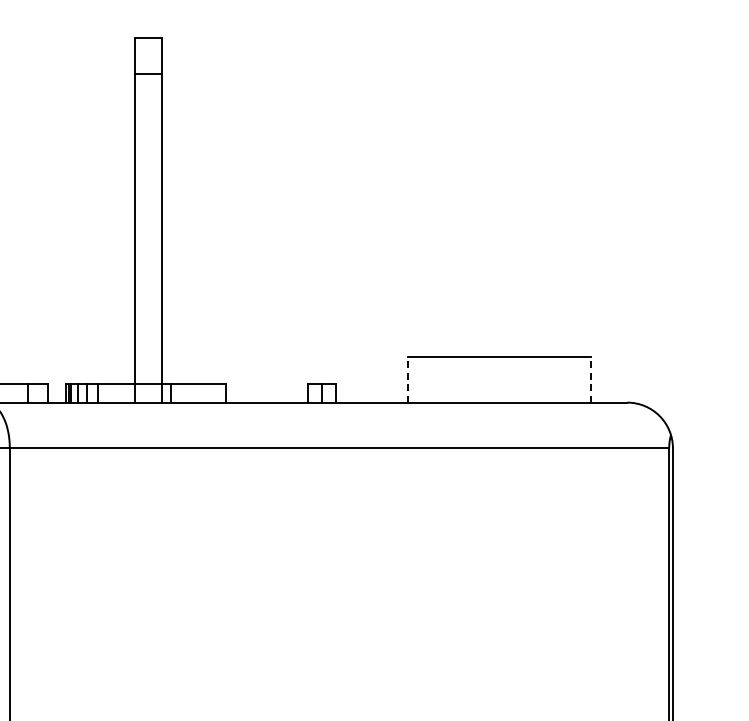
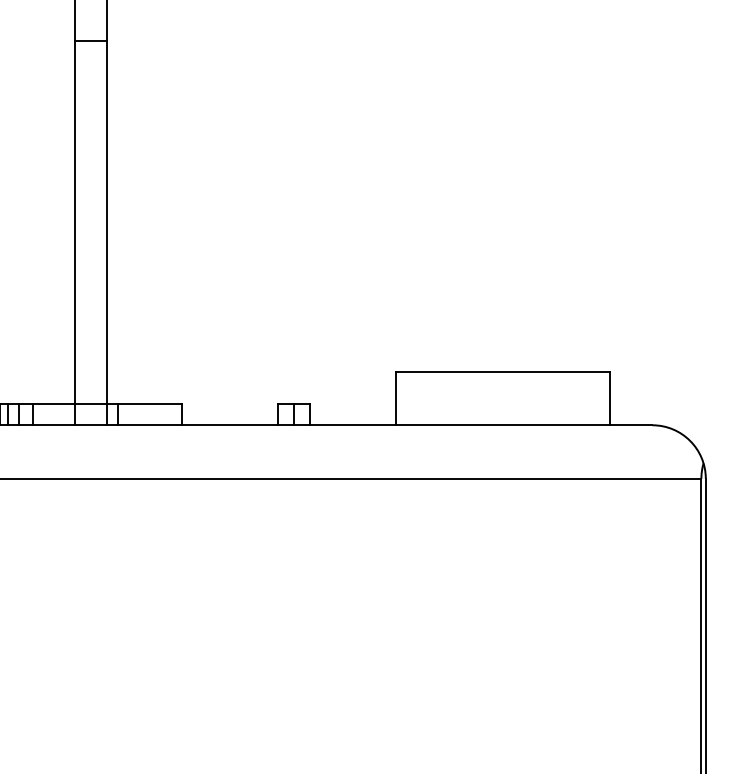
line: (408, 379) -> (395, 398), dashed -> solid
line: (590, 379) -> (609, 398), dashed -> solid

